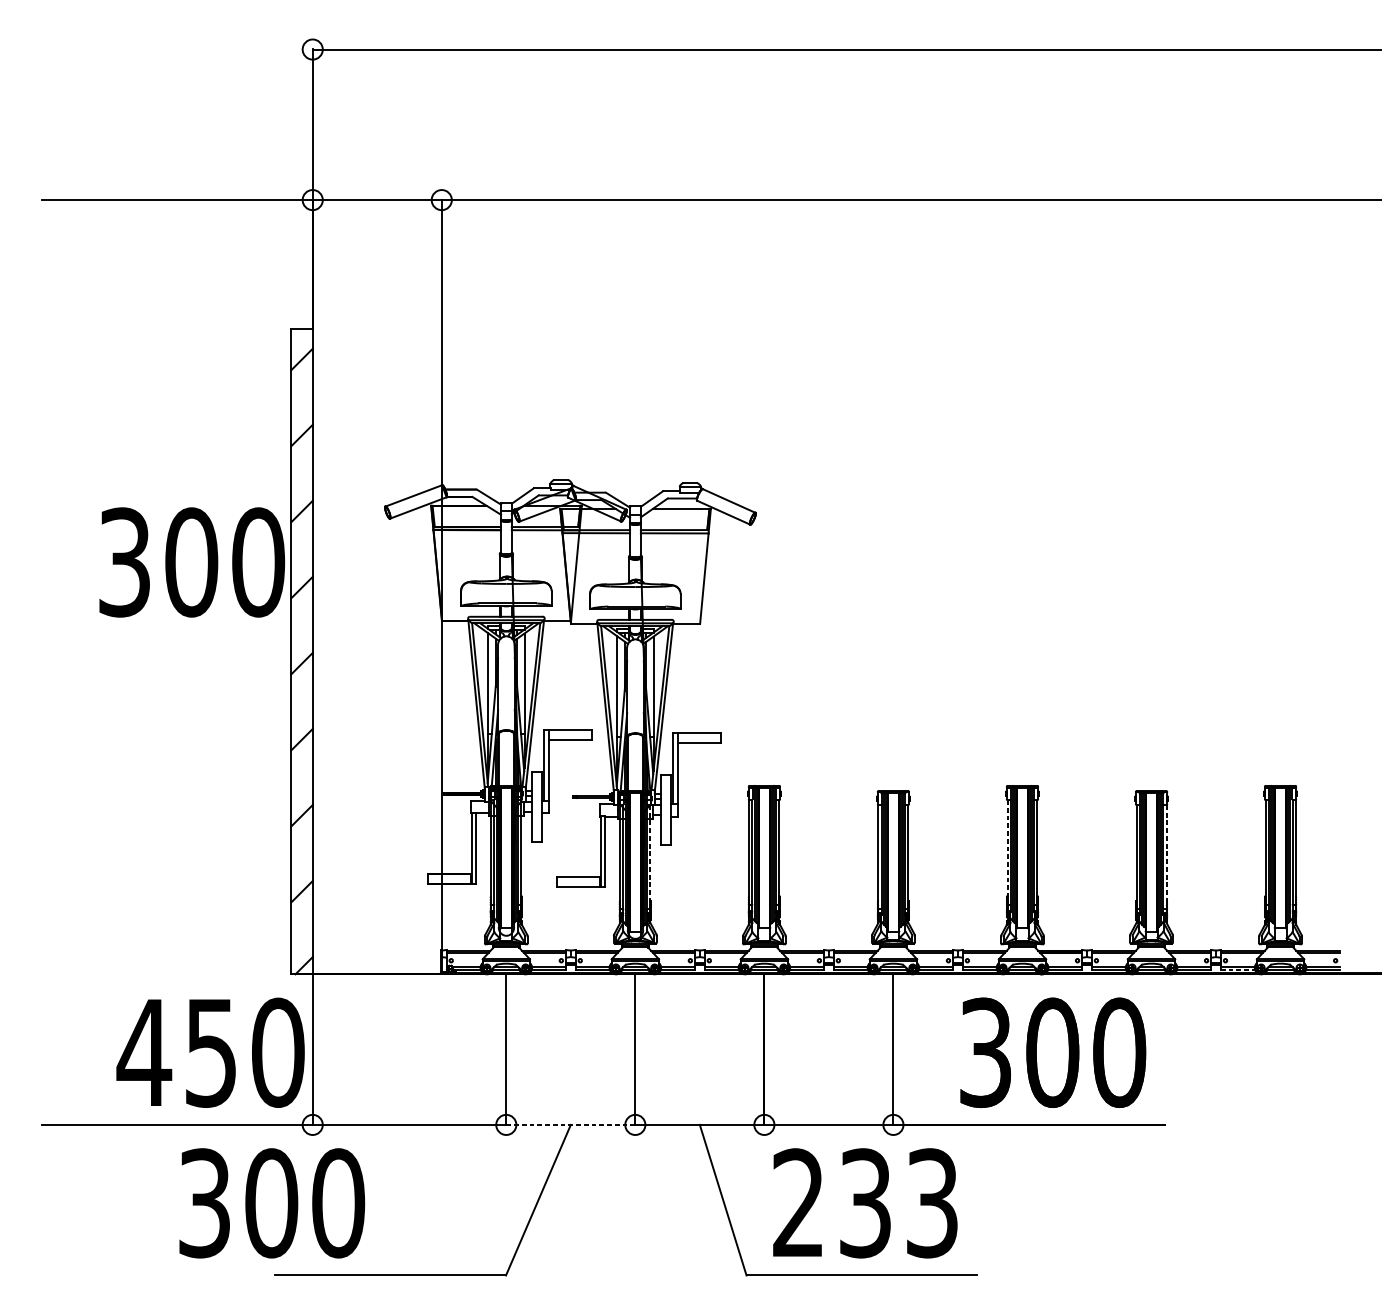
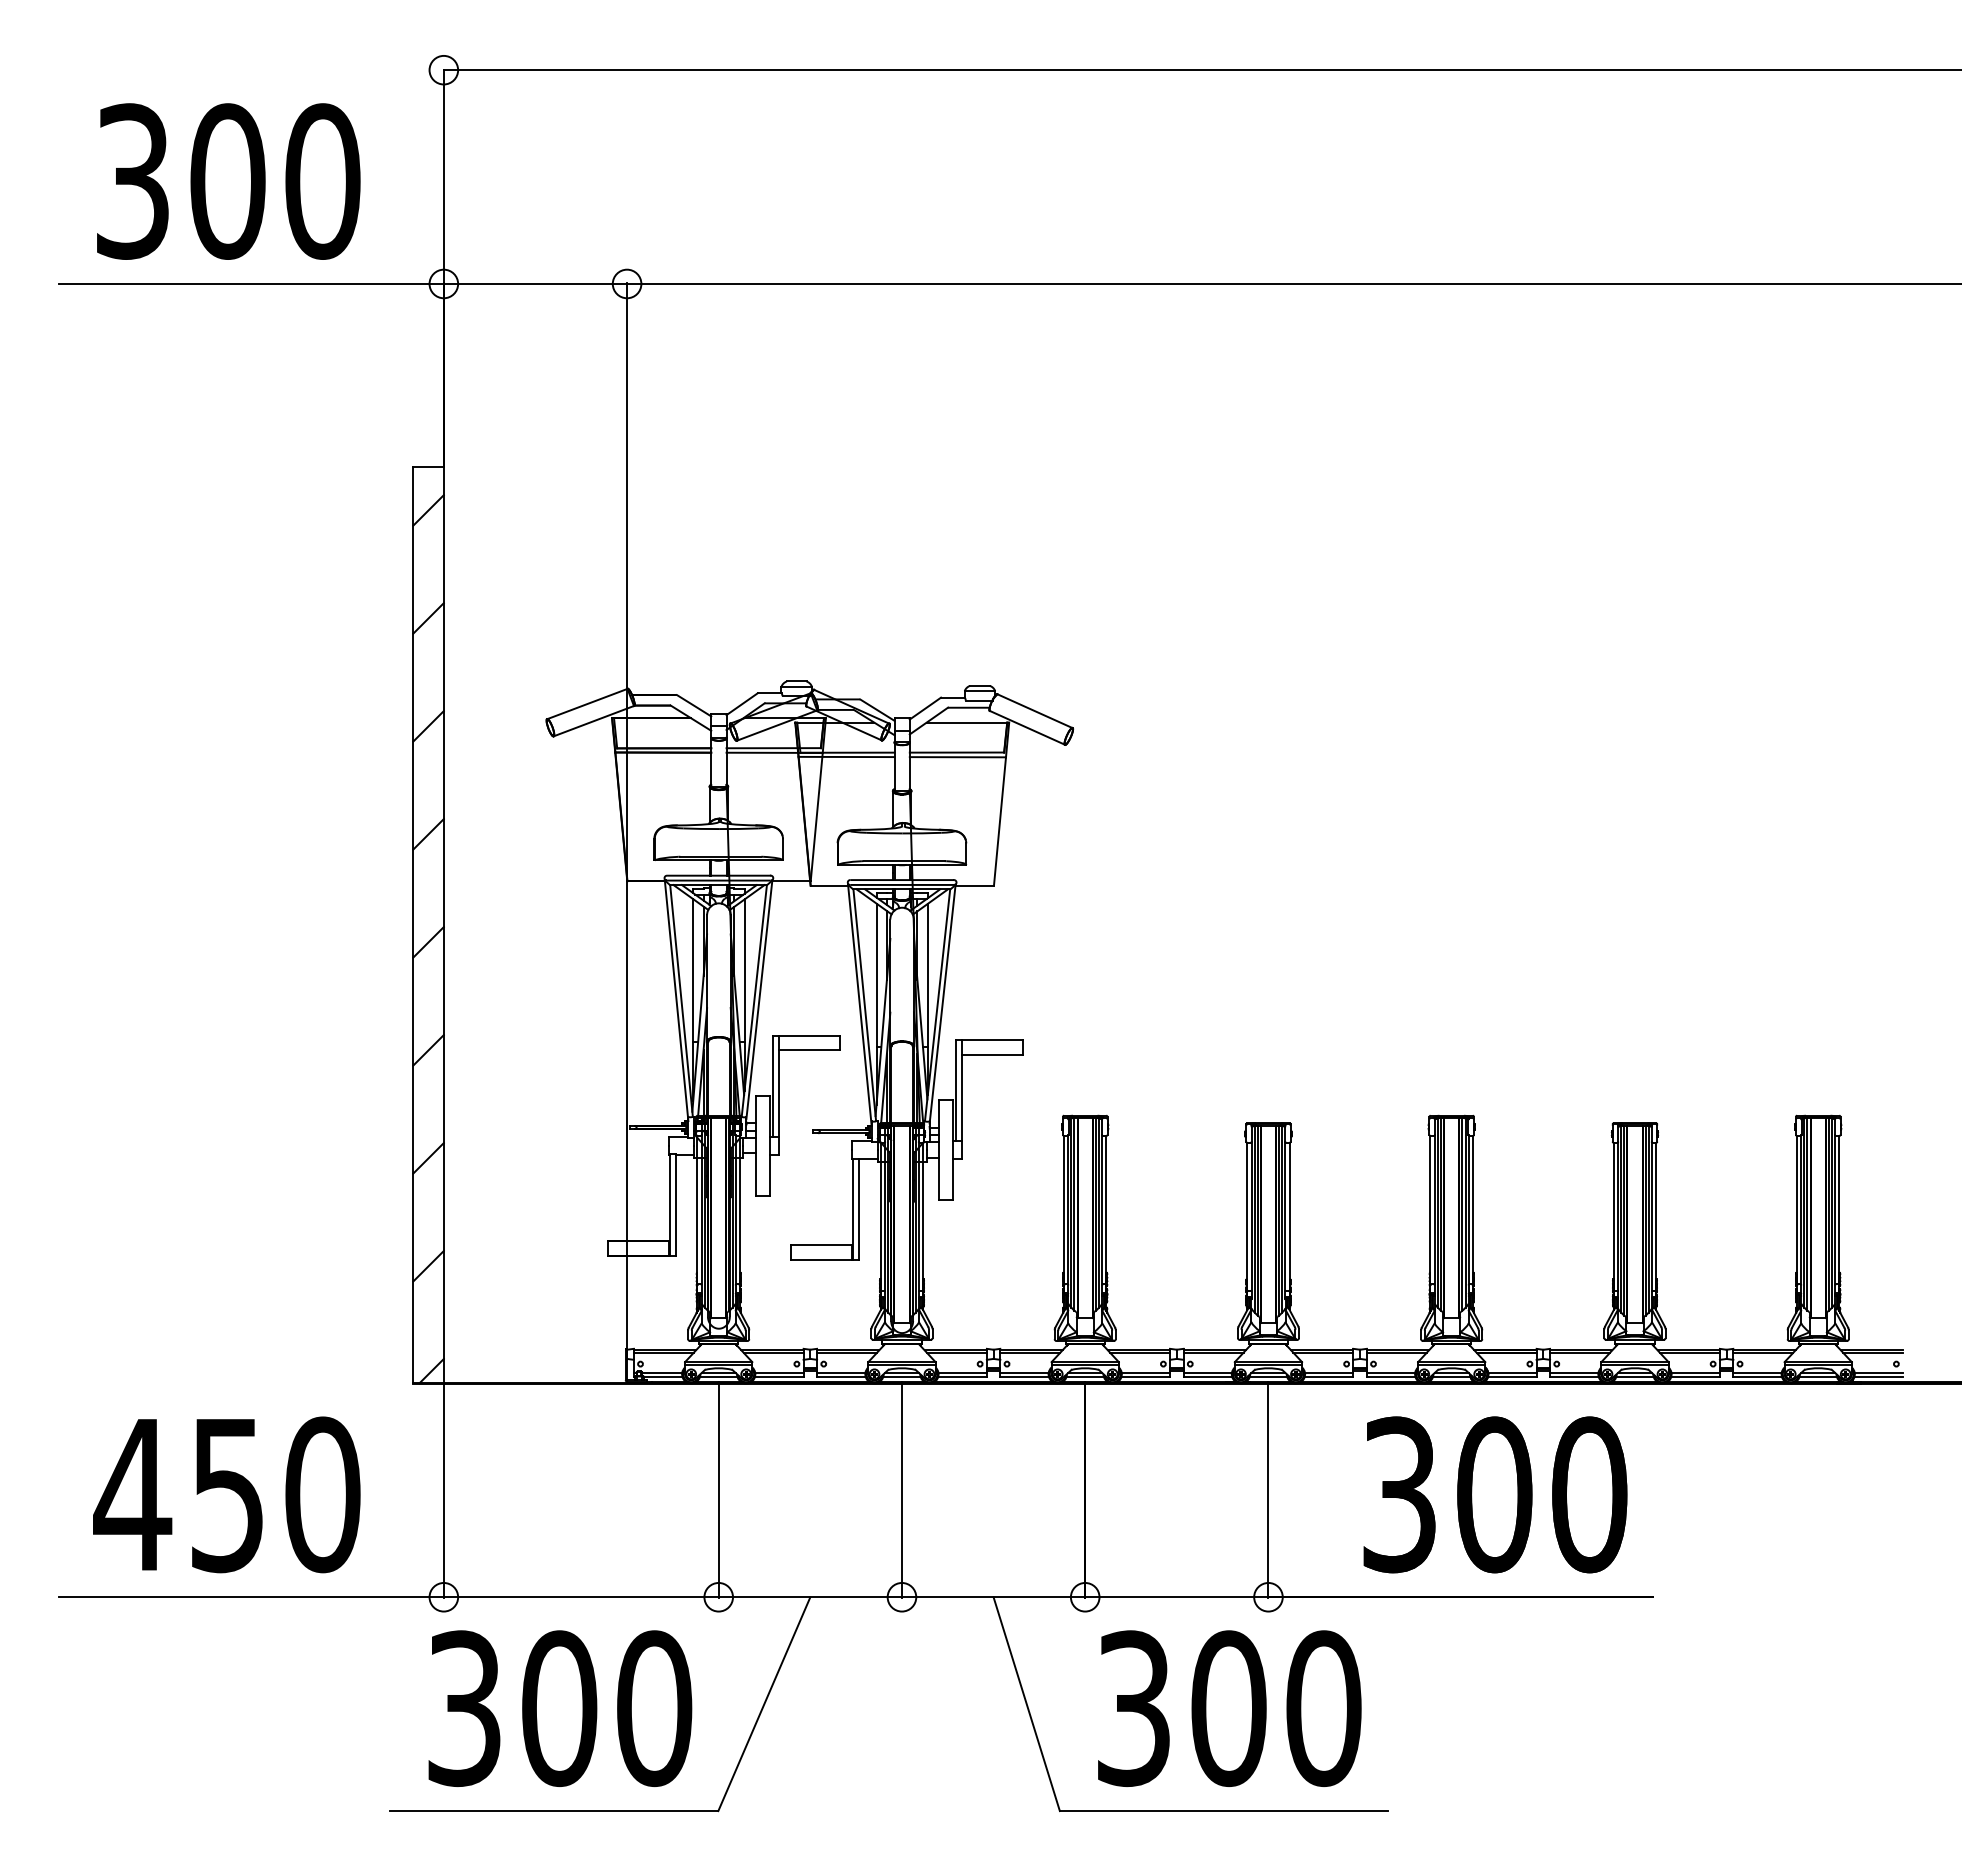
text: (192, 562) -> (228, 181), moved
line: (1007, 854) -> (1430, 1213), dashed -> solid
line: (650, 857) -> (923, 1217), dashed -> solid
line: (1166, 857) -> (1656, 1217), dashed -> solid
line: (1238, 970) -> (1758, 1377), dashed -> solid
text: (210, 1052) -> (226, 1494), moved
line: (570, 1125) -> (810, 1597), dashed -> solid
text: (272, 1203) -> (560, 1708), moved
text: (865, 1203) -> (1229, 1708), 233 -> 300

